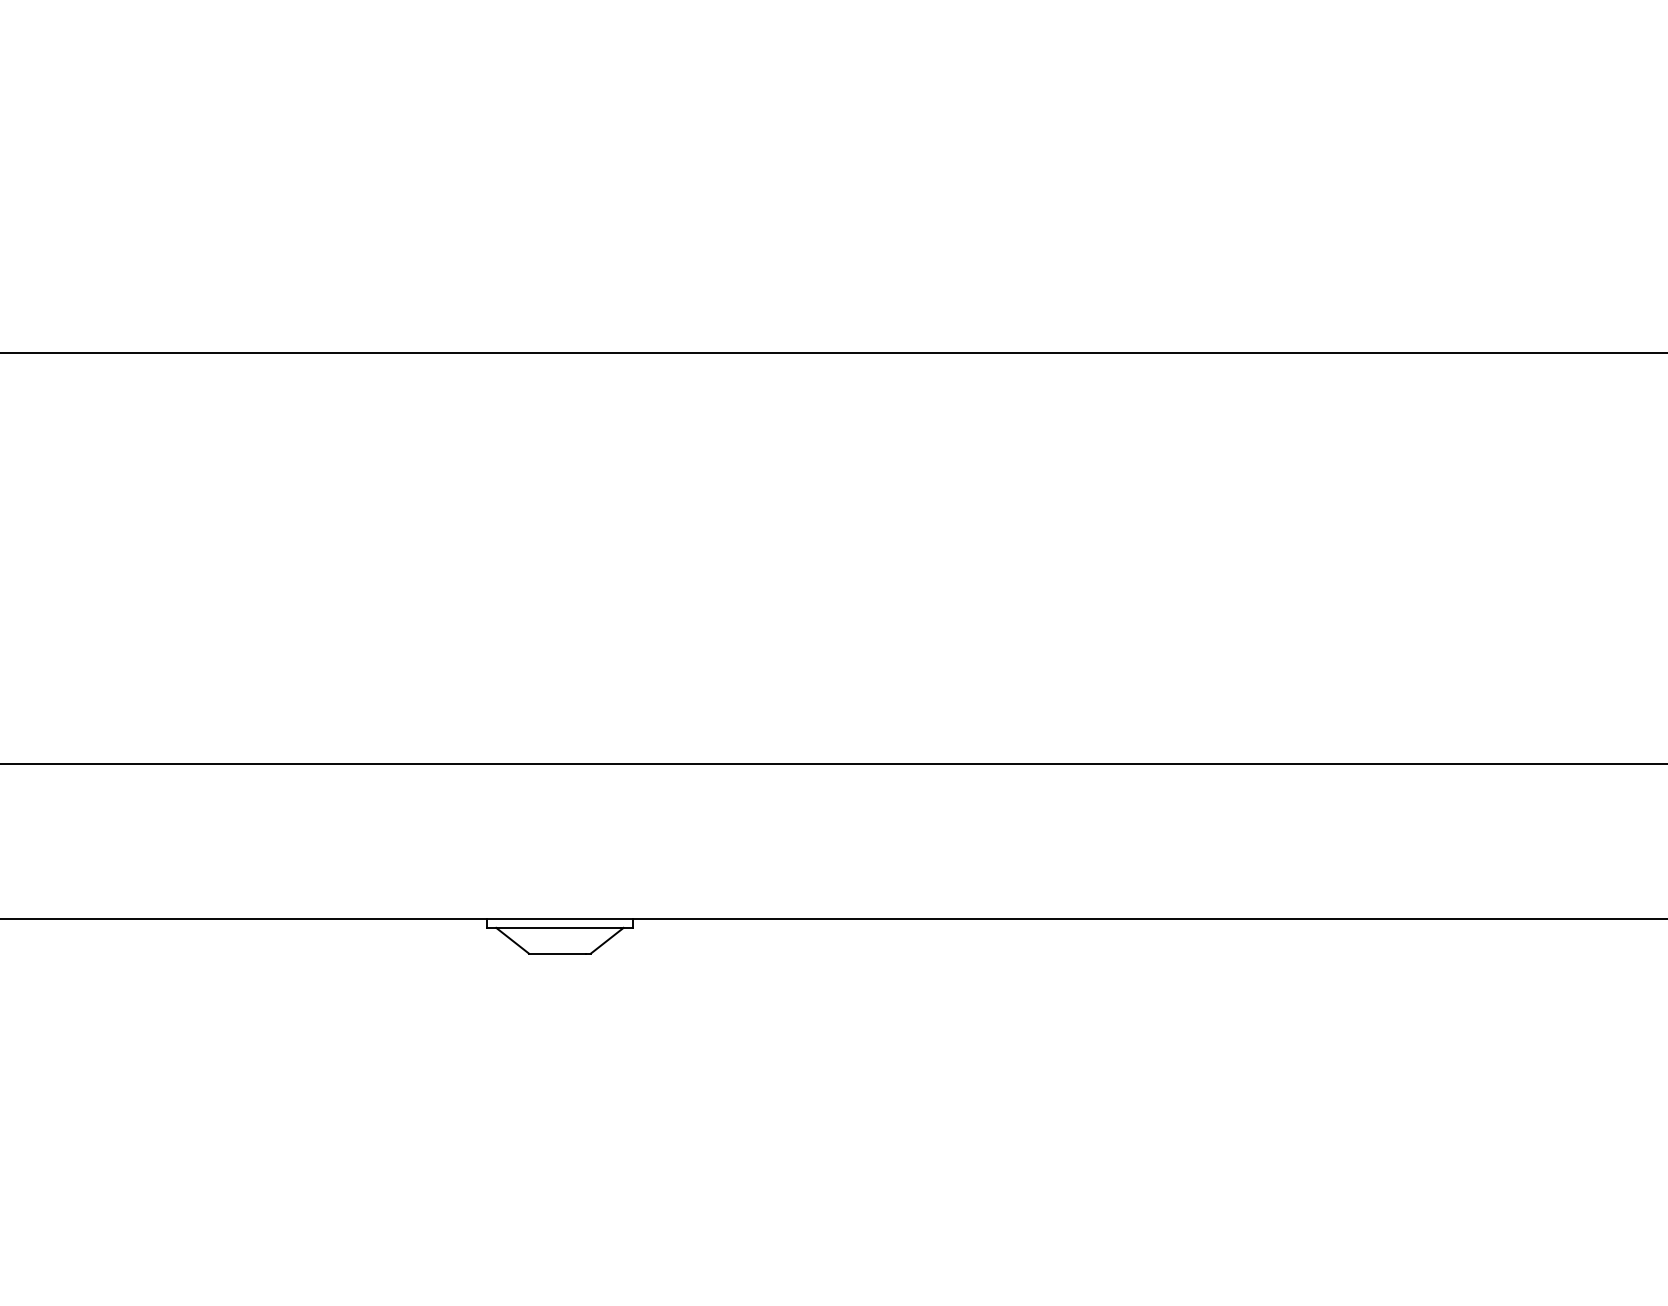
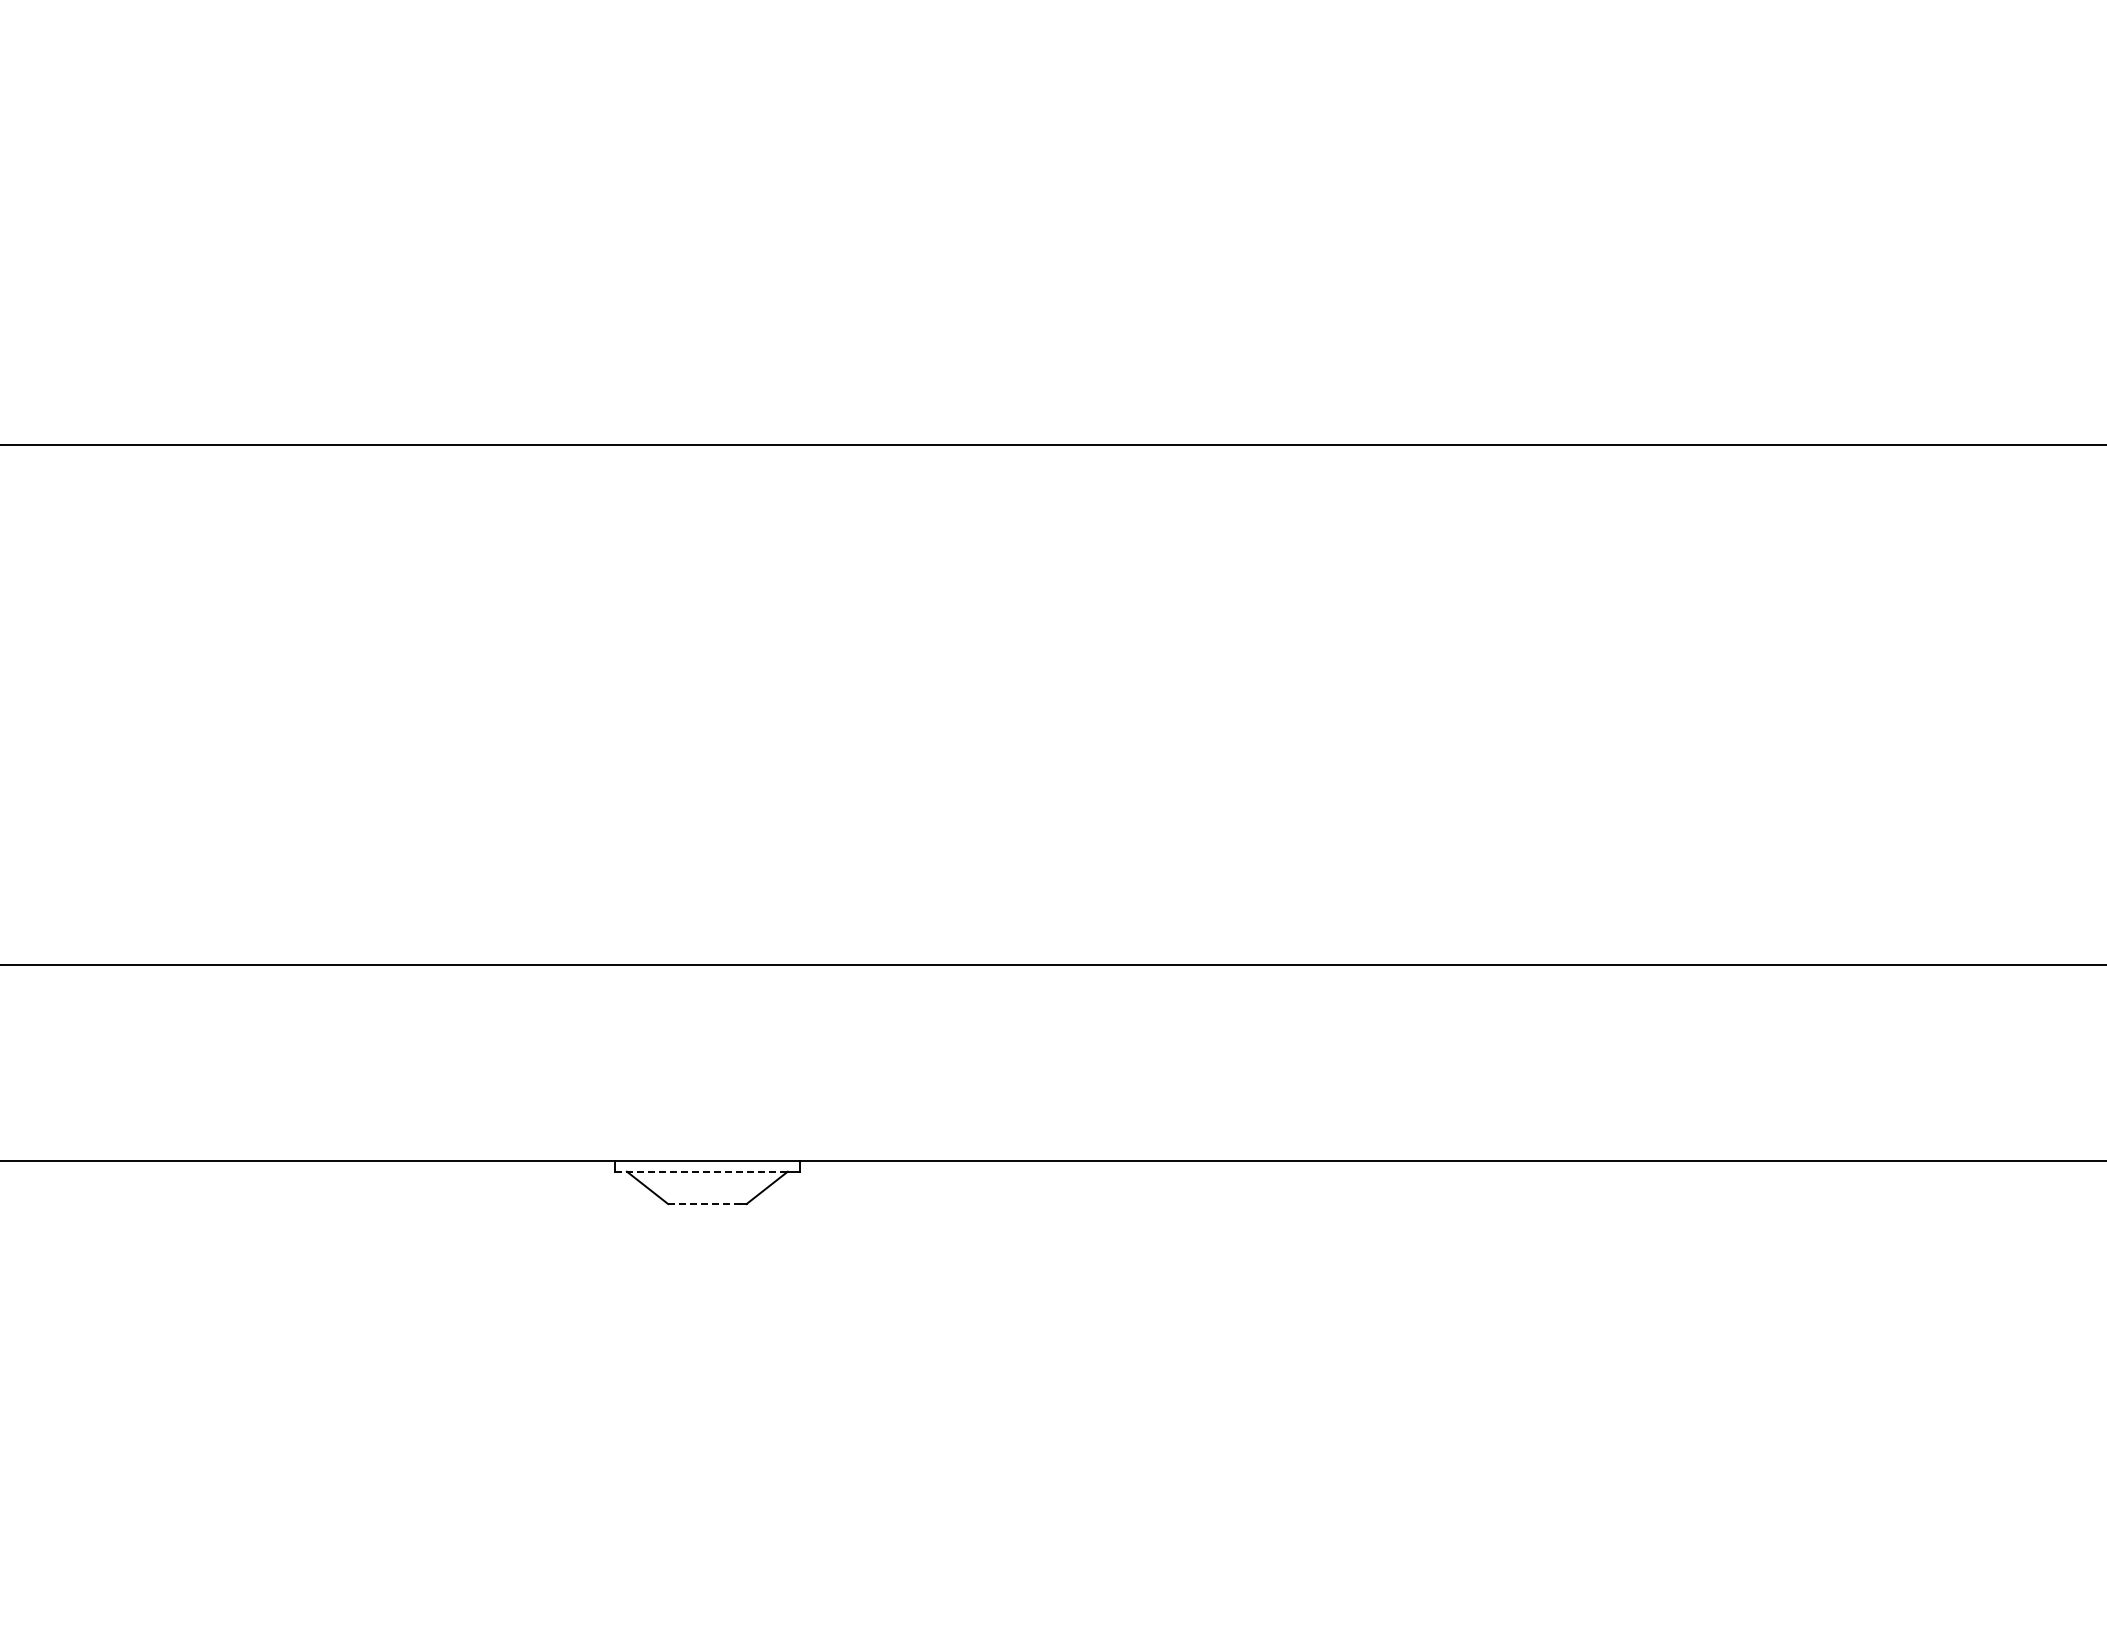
line: (553, 927) -> (699, 1171), solid -> dashed
line: (557, 953) -> (704, 1204), solid -> dashed

